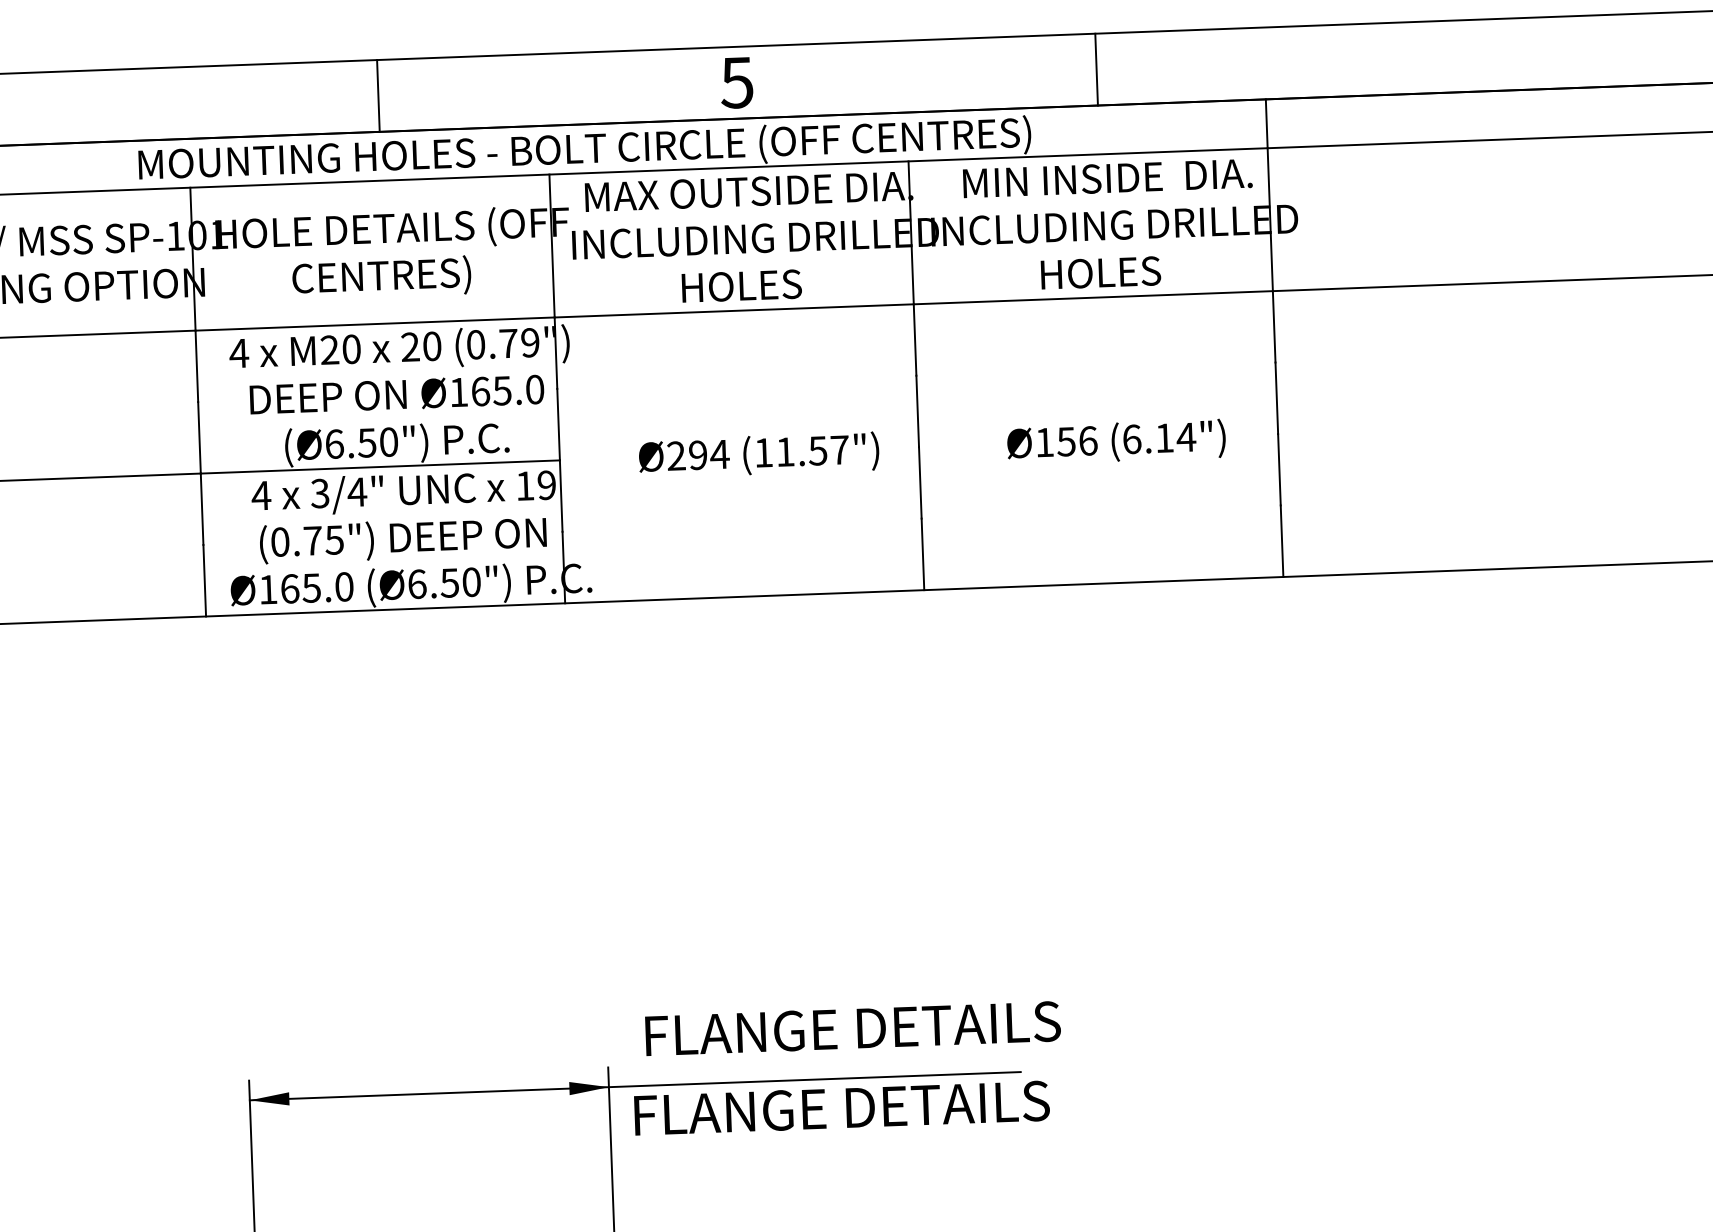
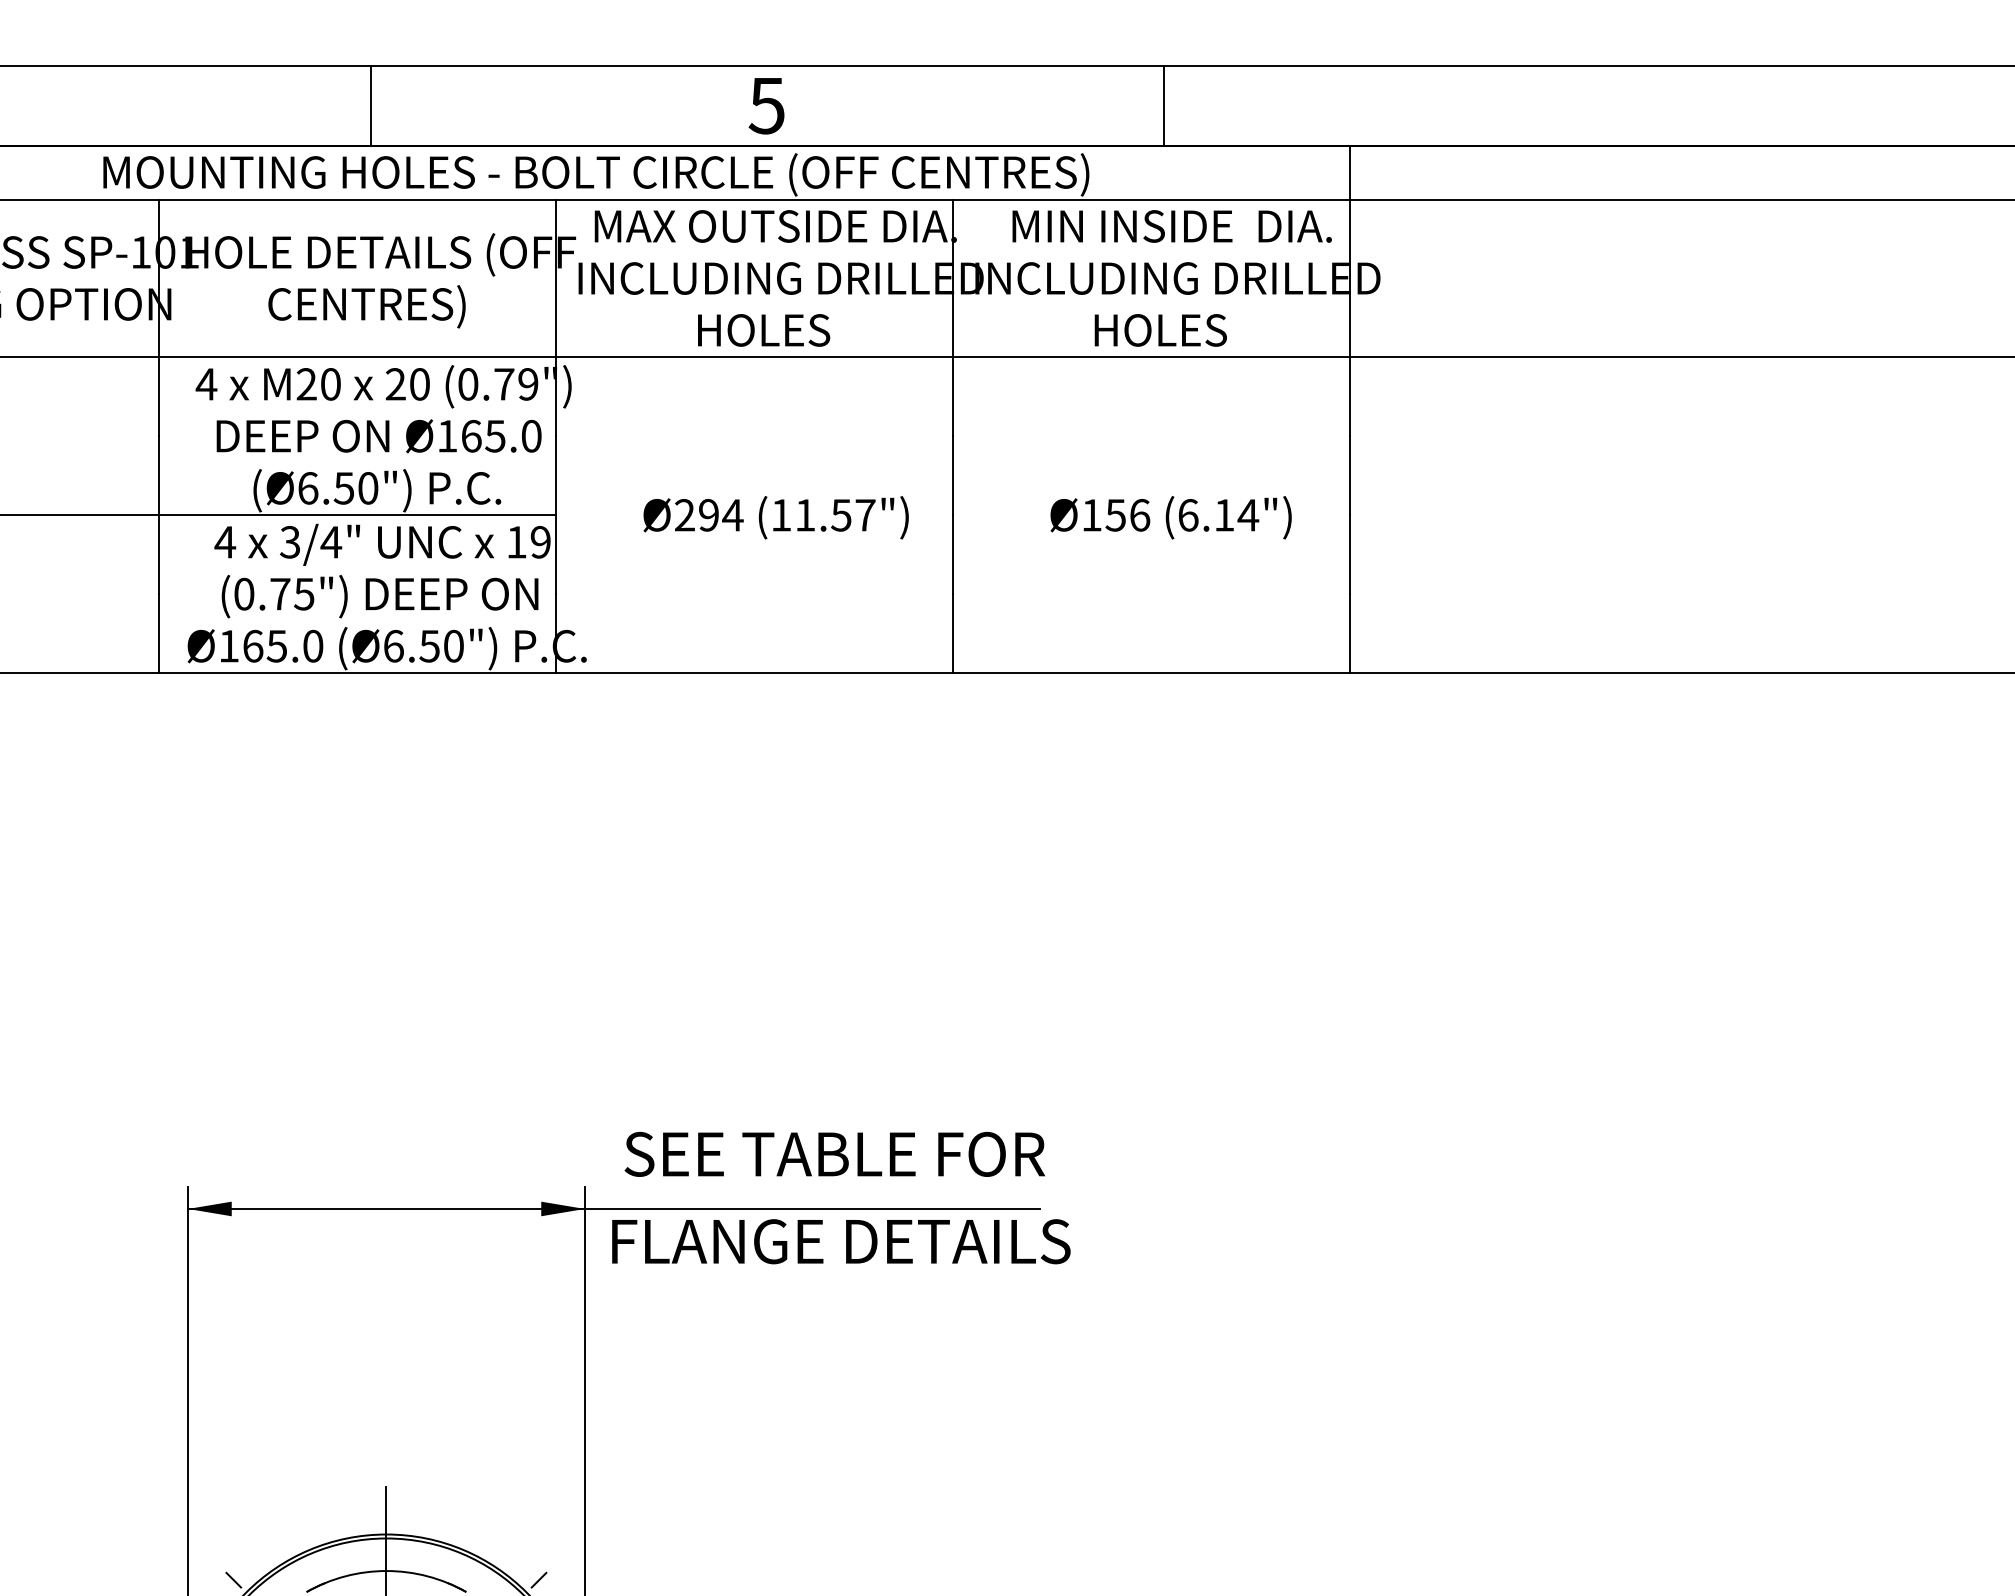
text: (851, 1028) -> (854, 1153), FLANGE DETAILS -> SEE TABLE FOR

